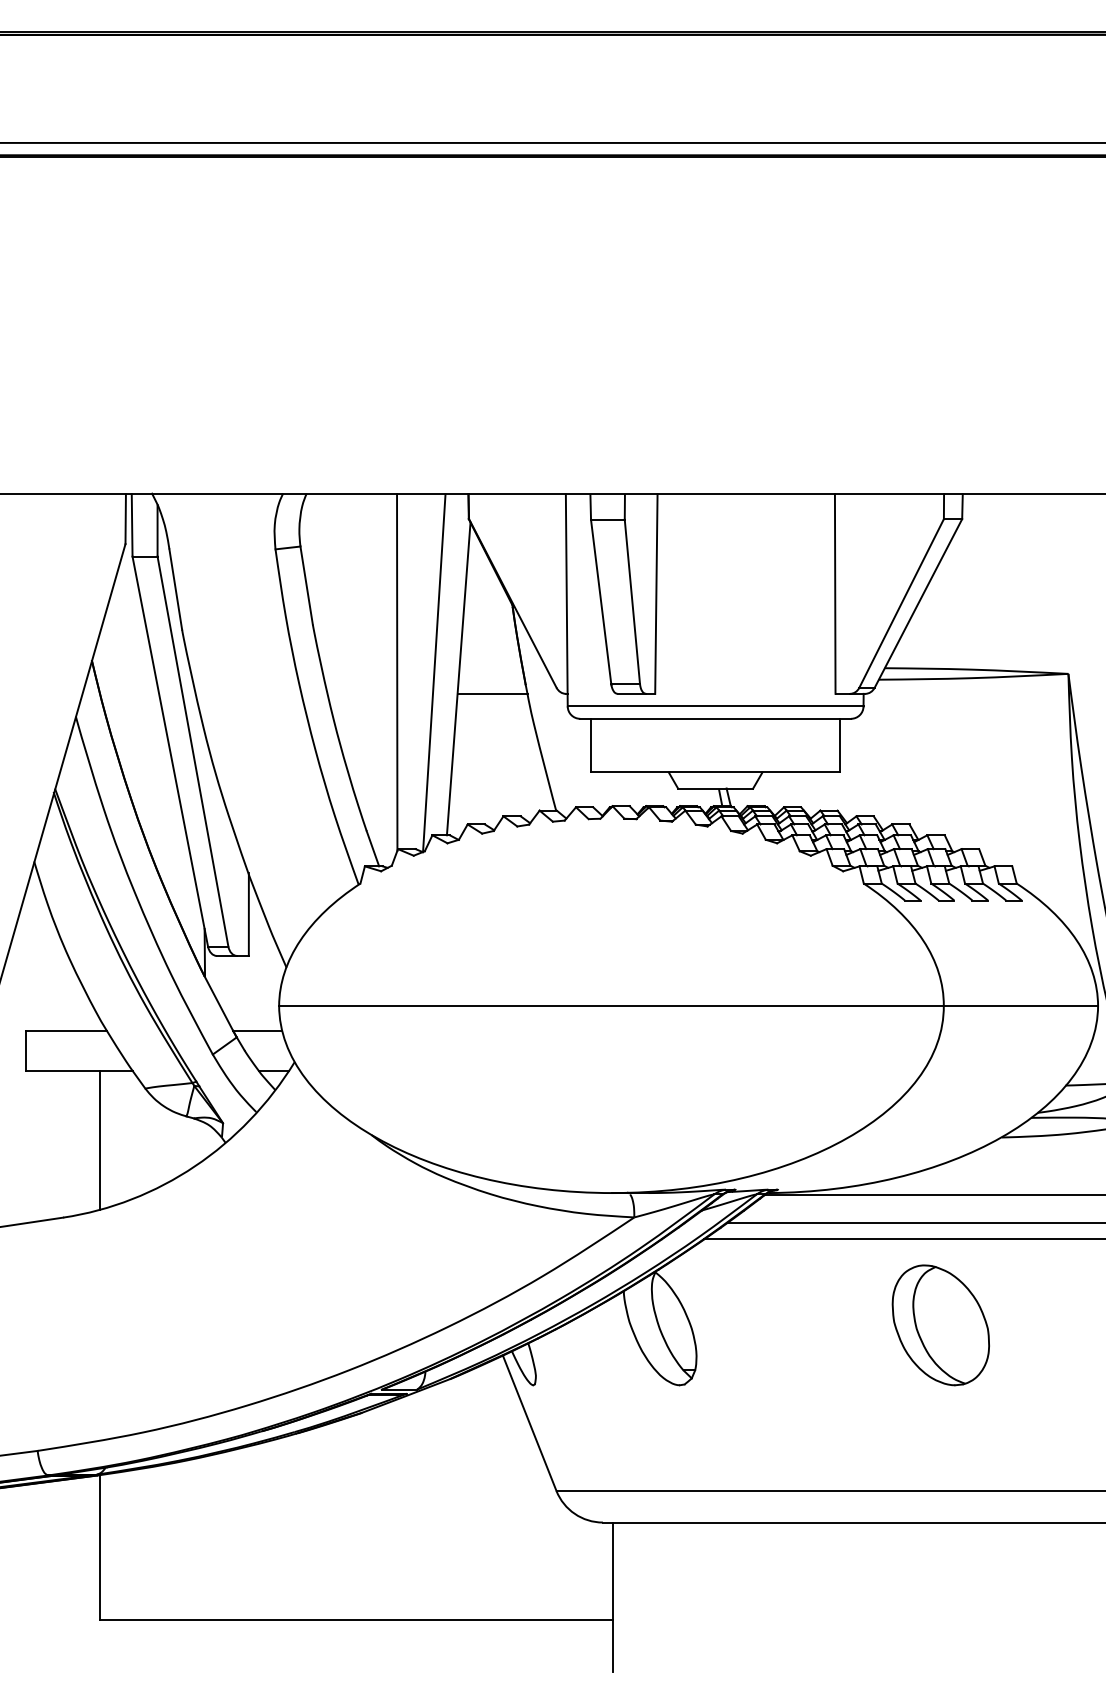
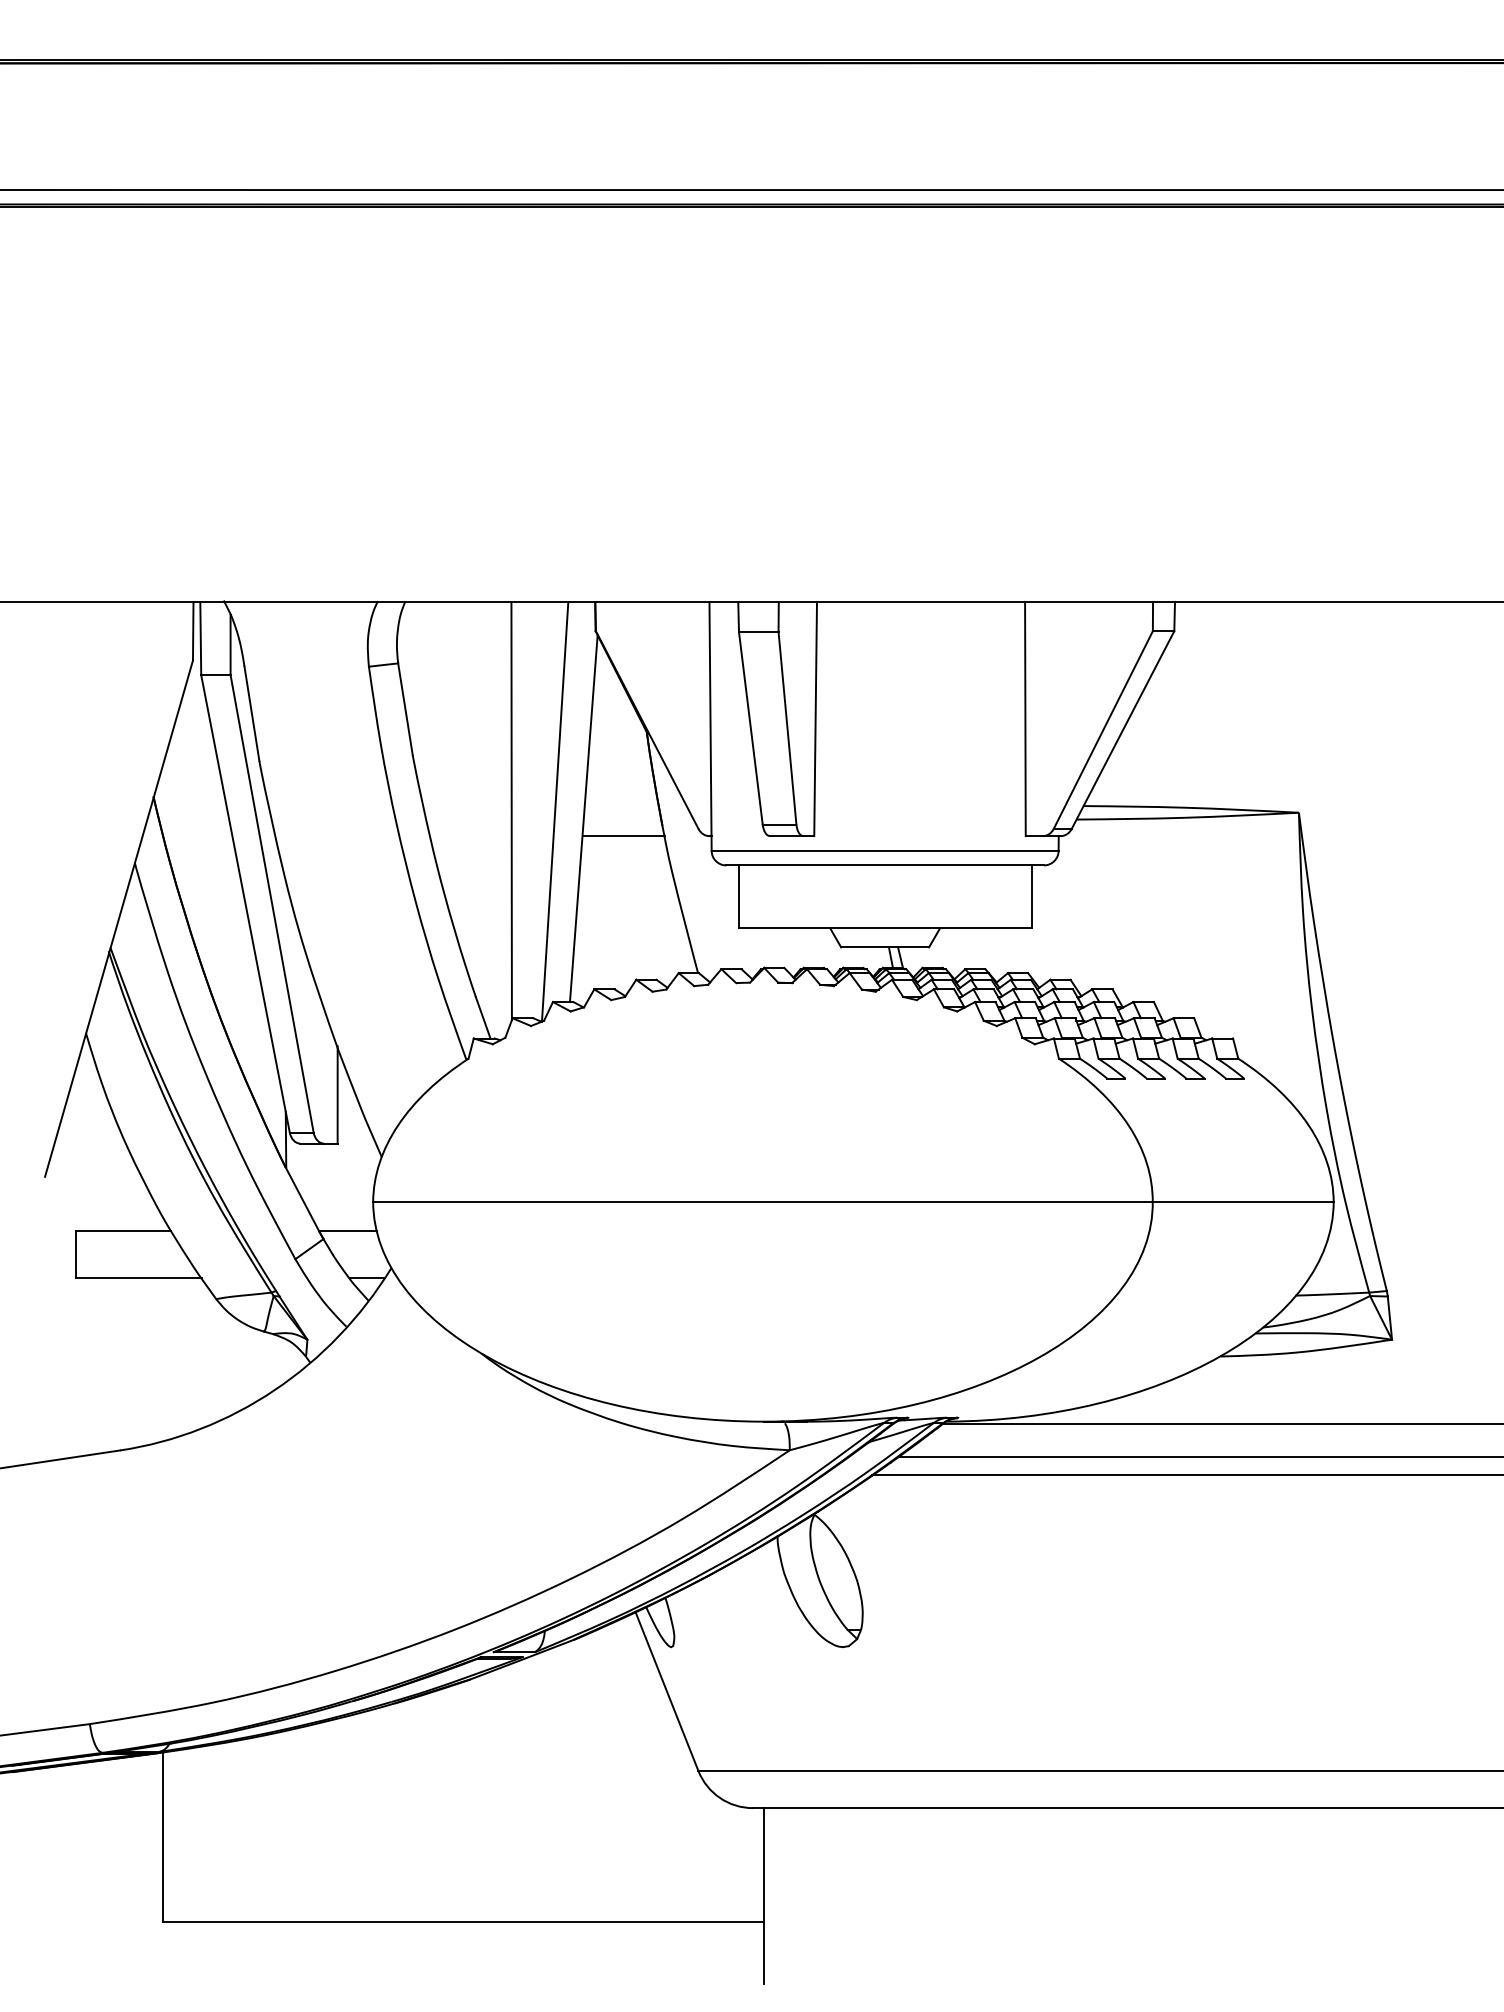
line: (100, 1140) -> (163, 1359), removed
part: (941, 1325) -> (1149, 1576), removed

